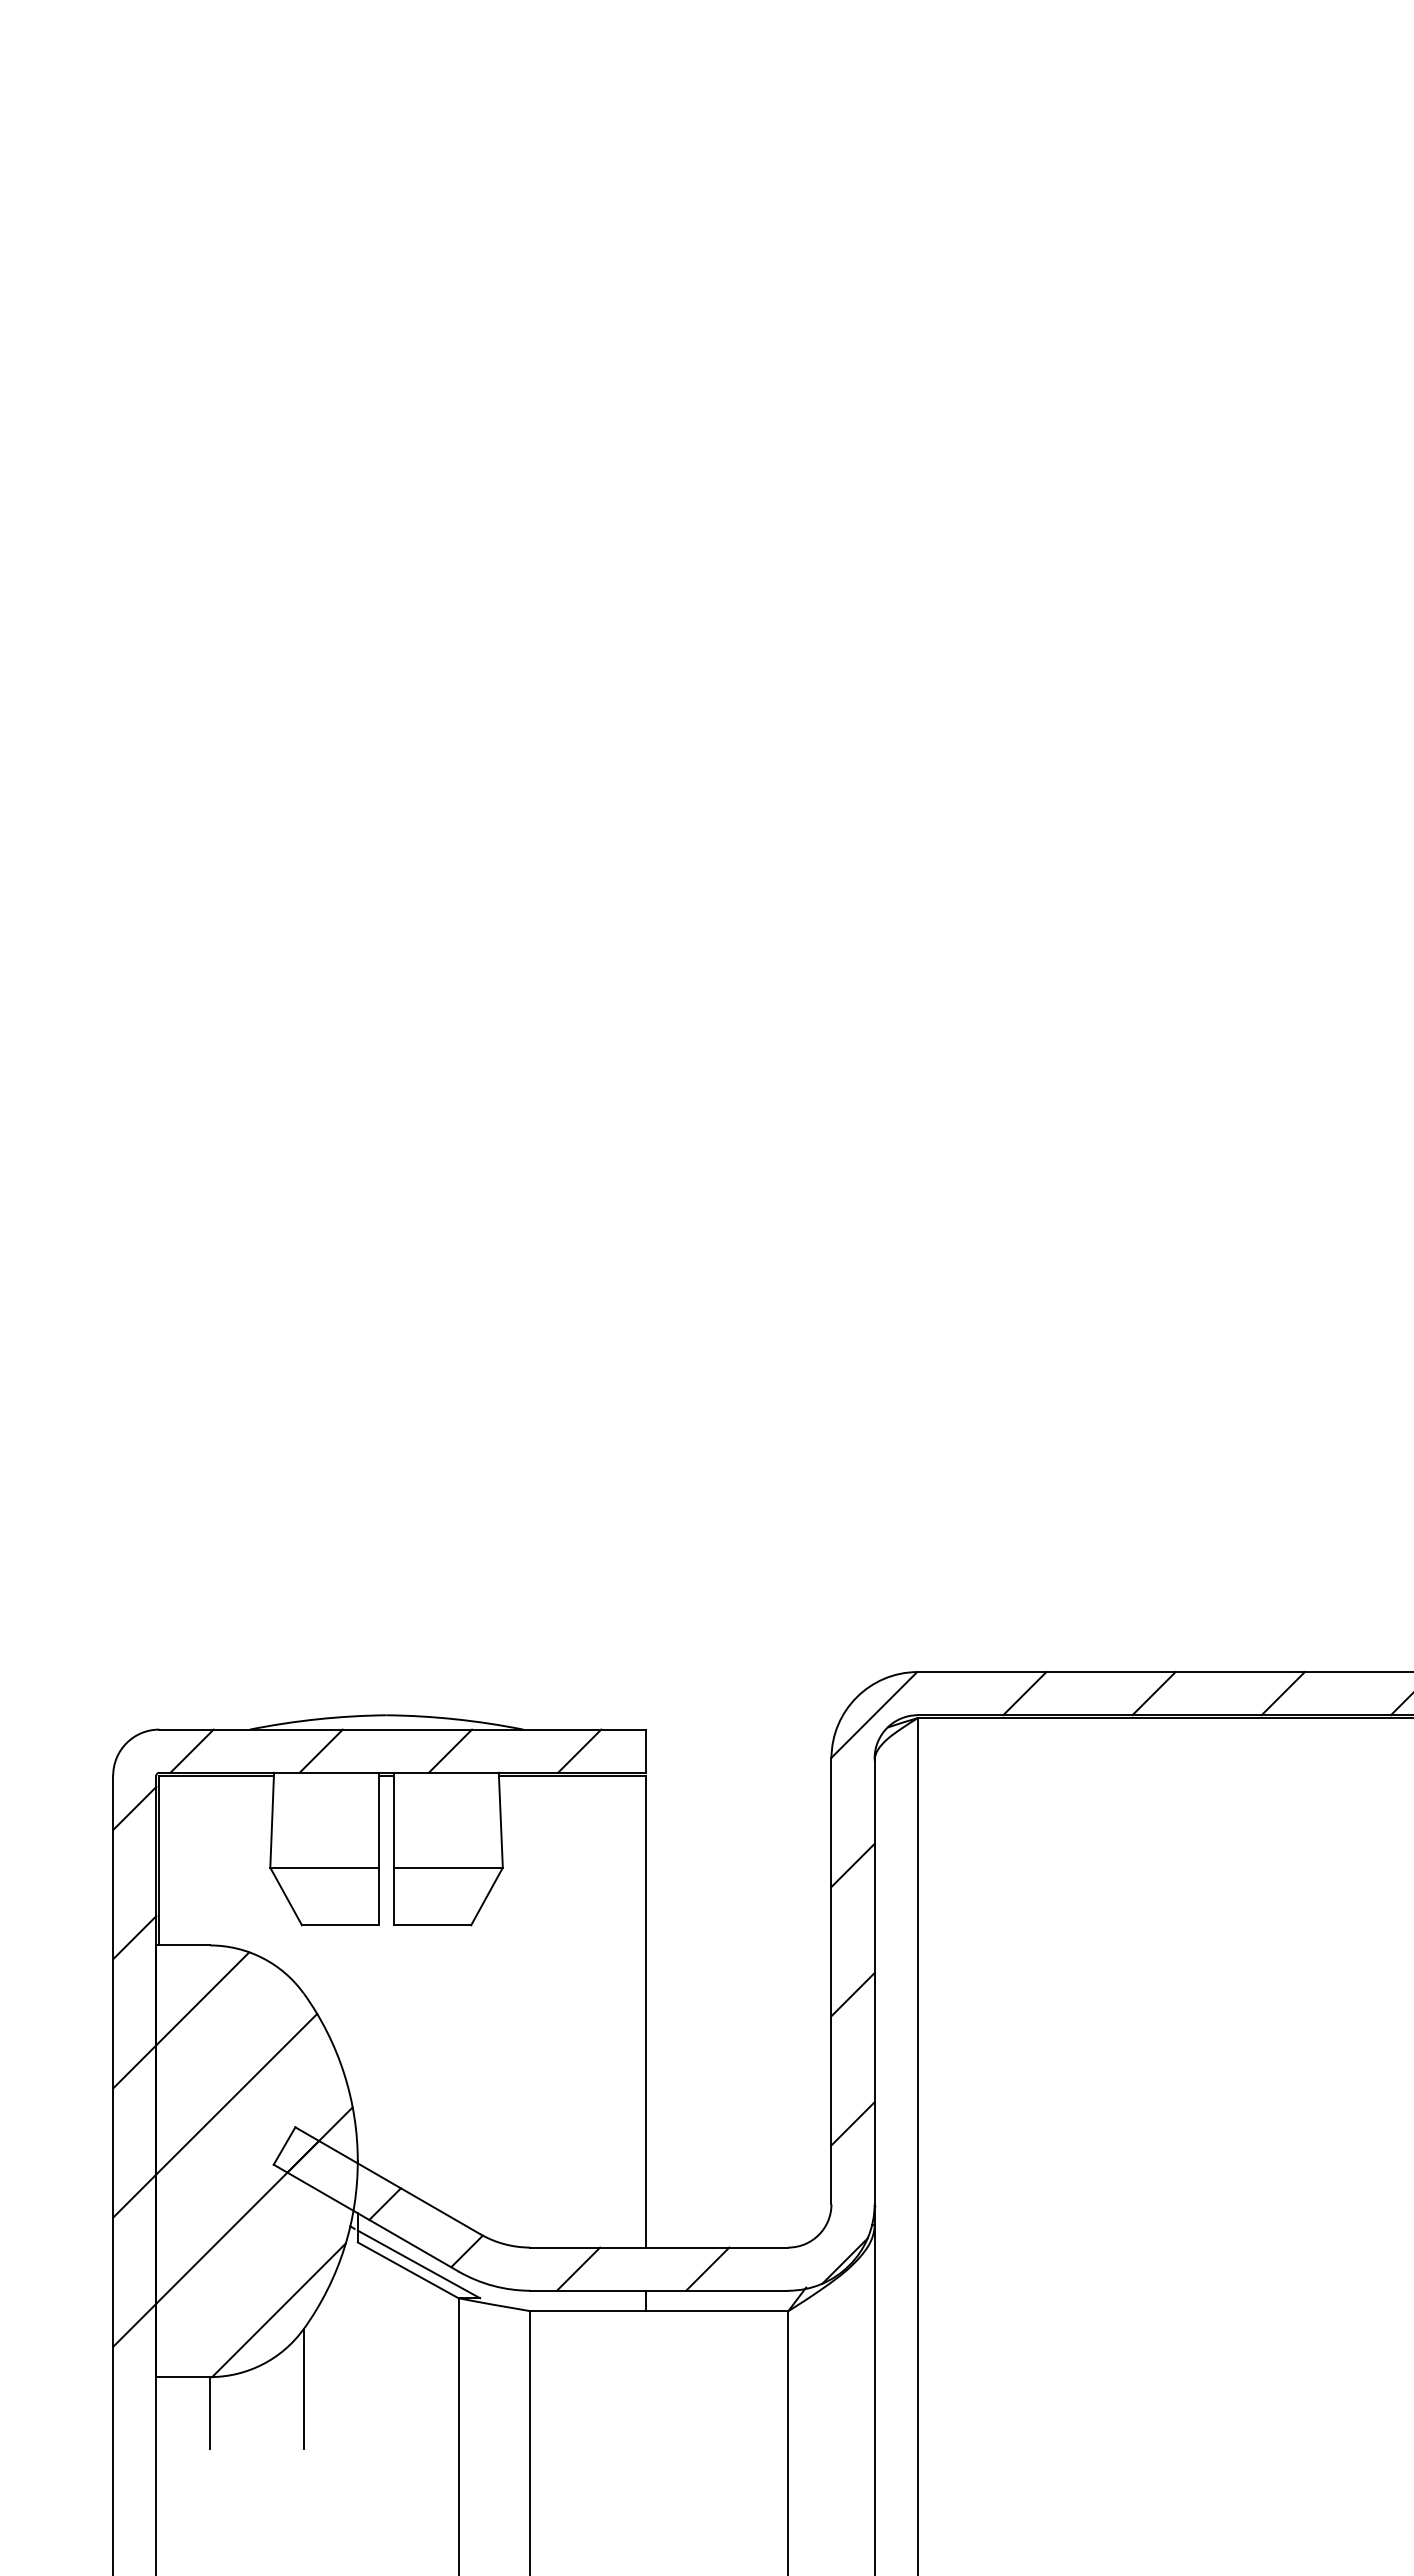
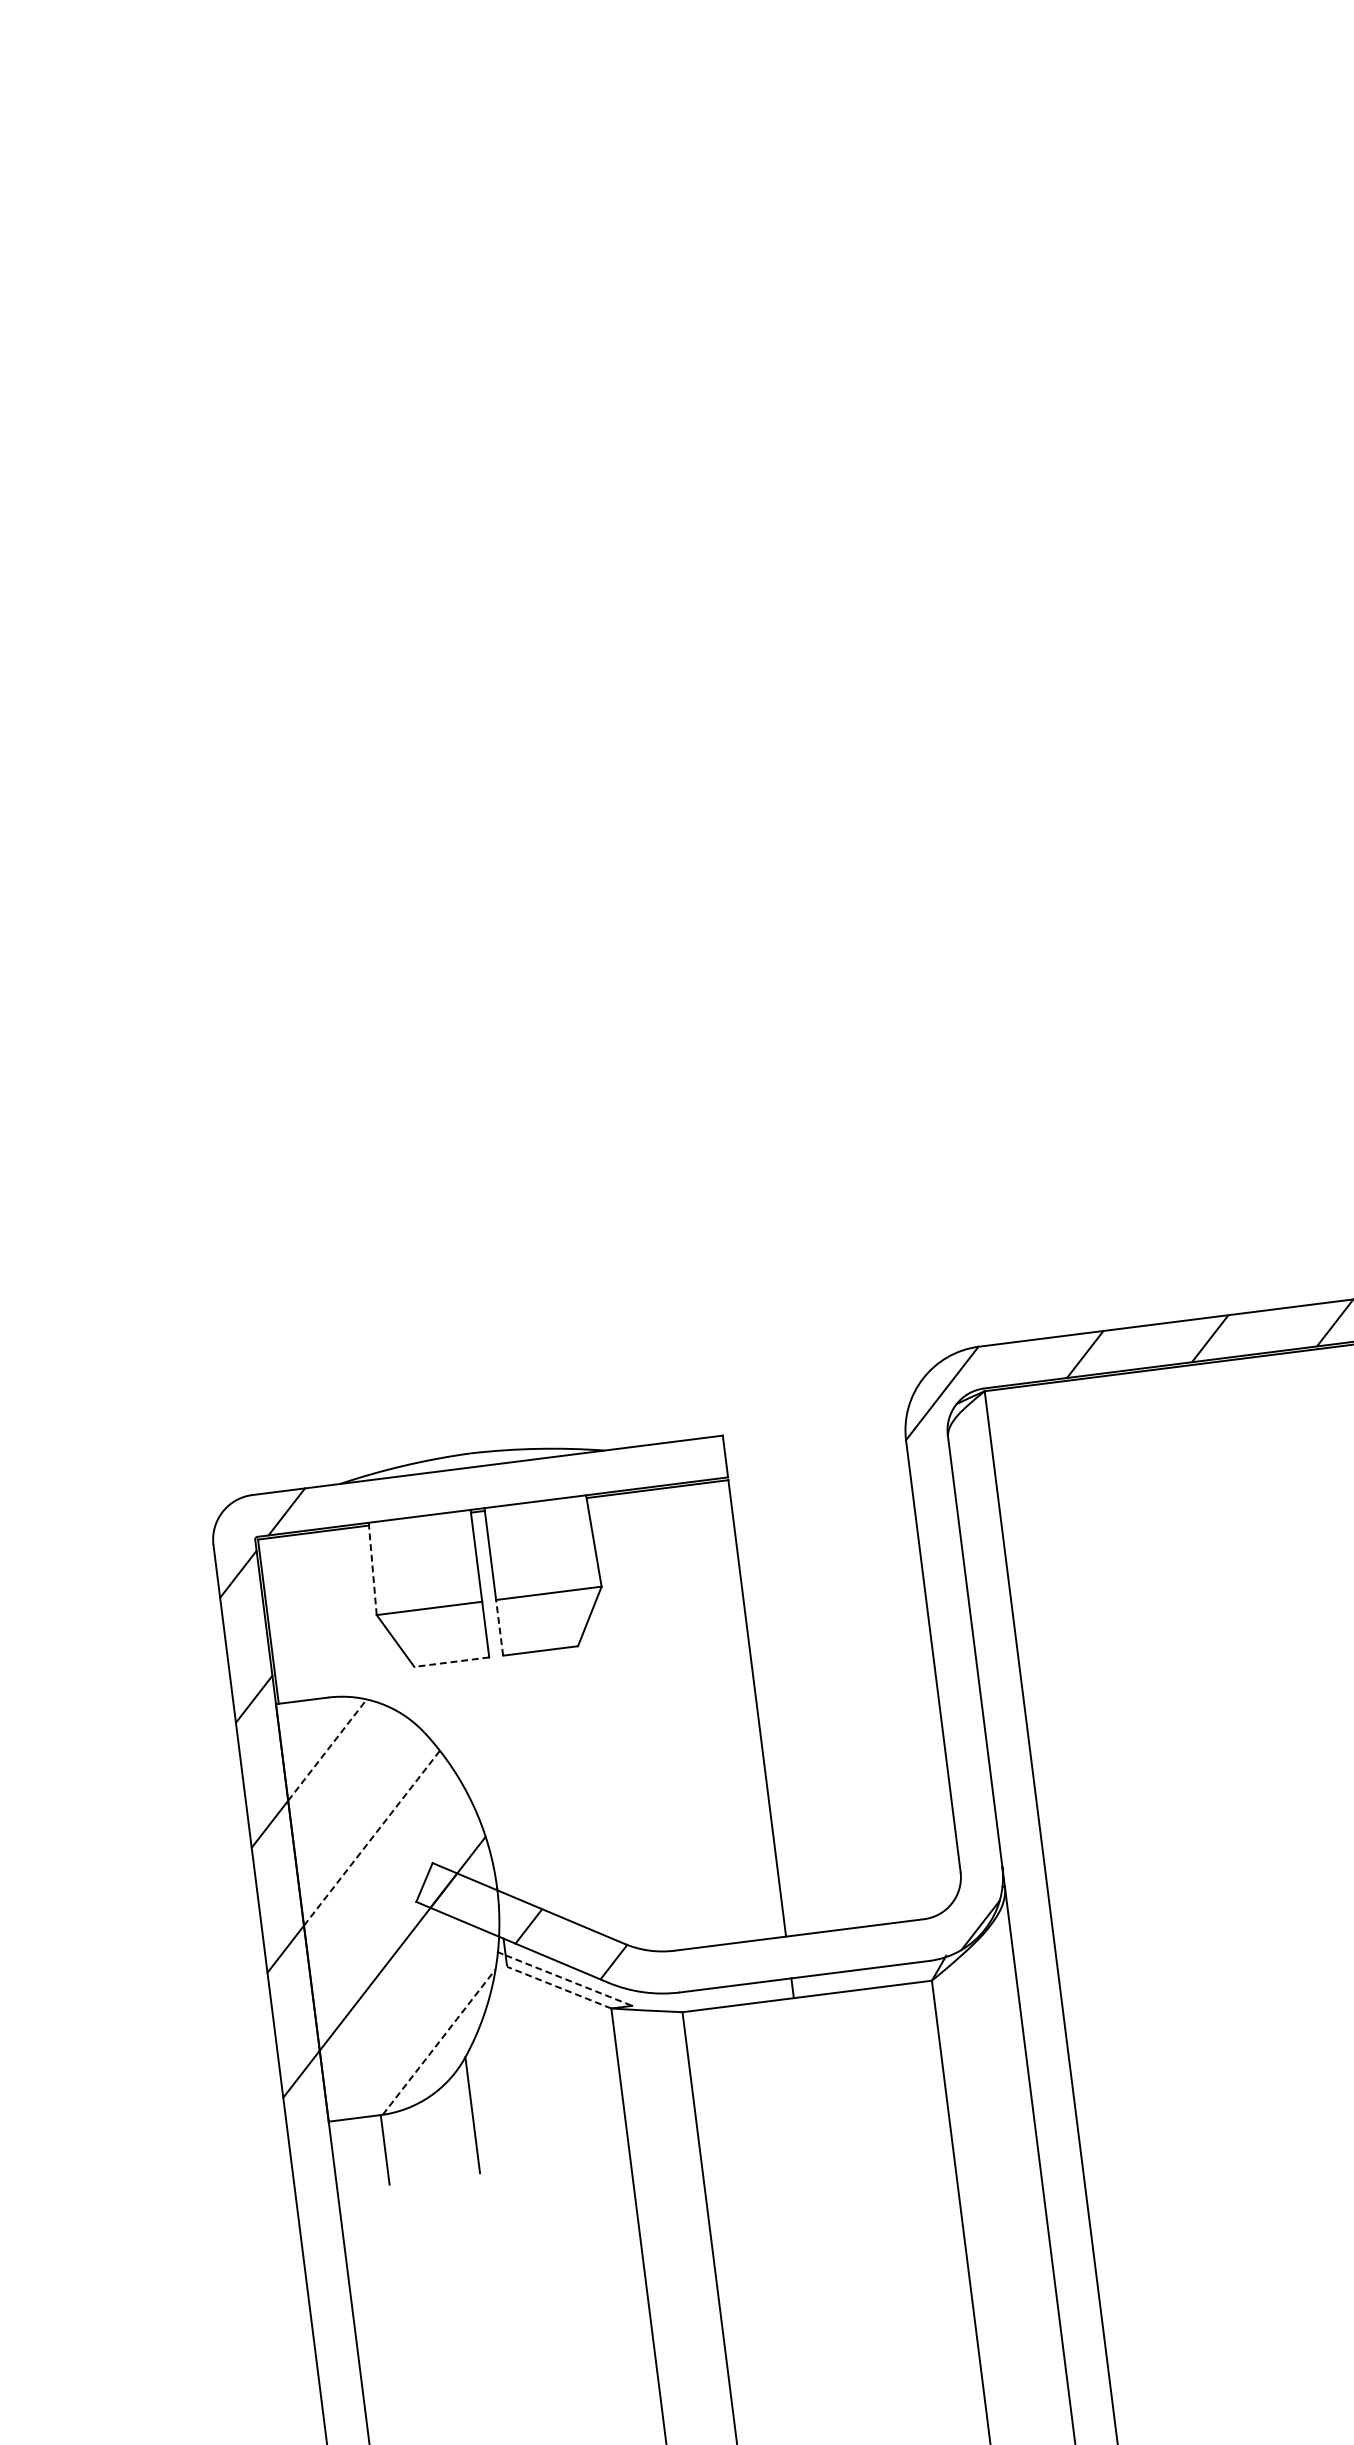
line: (320, 1750) -> (410, 1495), removed
line: (450, 1750) -> (536, 1479), removed
line: (579, 1750) -> (661, 1463), removed
line: (272, 1820) -> (373, 1569), solid -> dashed
line: (852, 1865) -> (939, 1541), removed
line: (393, 1896) -> (499, 1627), solid -> dashed
line: (340, 1925) -> (451, 1662), solid -> dashed
line: (852, 1994) -> (955, 1666), removed
line: (202, 1998) -> (327, 1749), solid -> dashed
line: (236, 2094) -> (371, 1838), solid -> dashed
line: (852, 2123) -> (971, 1791), removed
line: (418, 2264) -> (568, 1980), solid -> dashed
line: (578, 2268) -> (723, 1965), removed
line: (707, 2268) -> (848, 1949), removed
line: (408, 2270) -> (559, 1987), solid -> dashed
line: (279, 2309) -> (439, 2041), solid -> dashed

